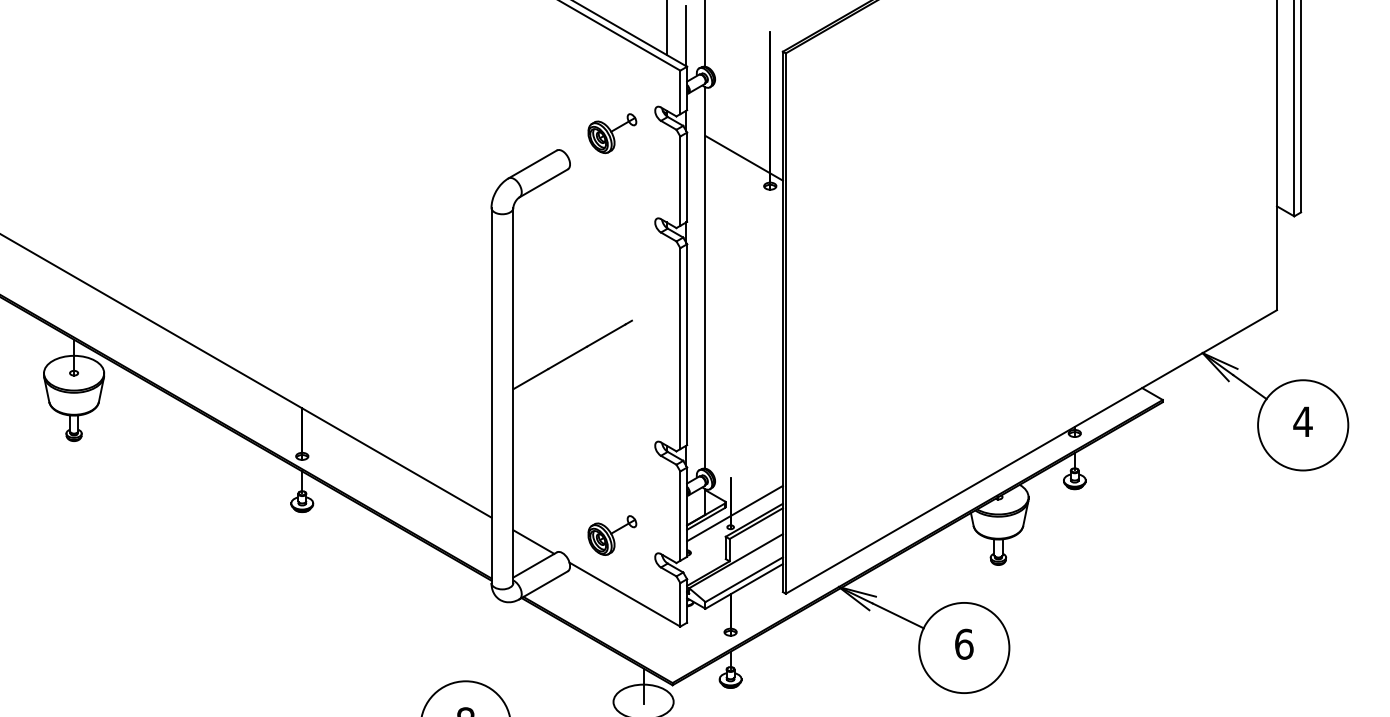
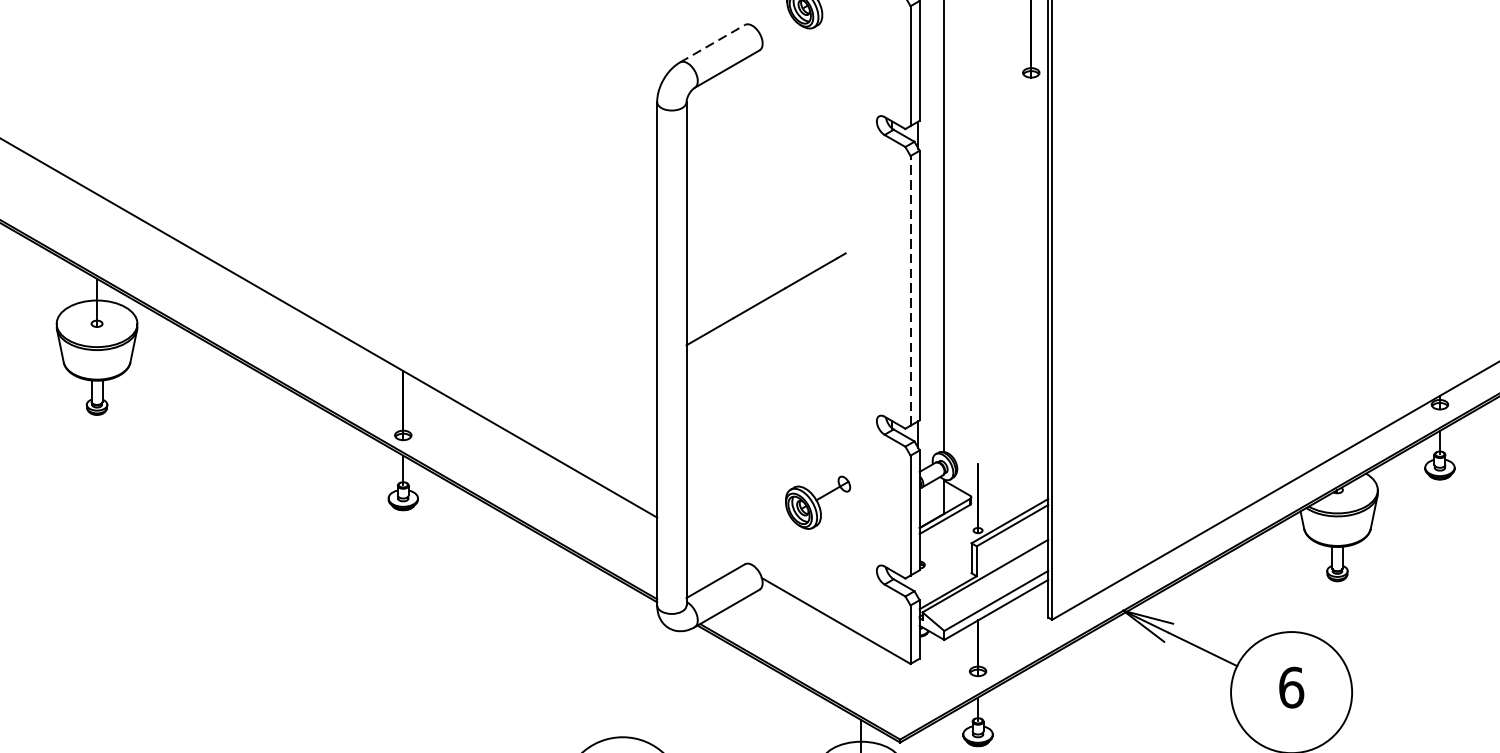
line: (743, 157) -> (995, 34), removed
line: (532, 164) -> (712, 43), solid -> dashed
line: (680, 348) -> (910, 290), solid -> dashed
line: (734, 513) -> (983, 512), removed
part: (612, 535) -> (818, 502), moved
line: (533, 541) -> (713, 549), removed

